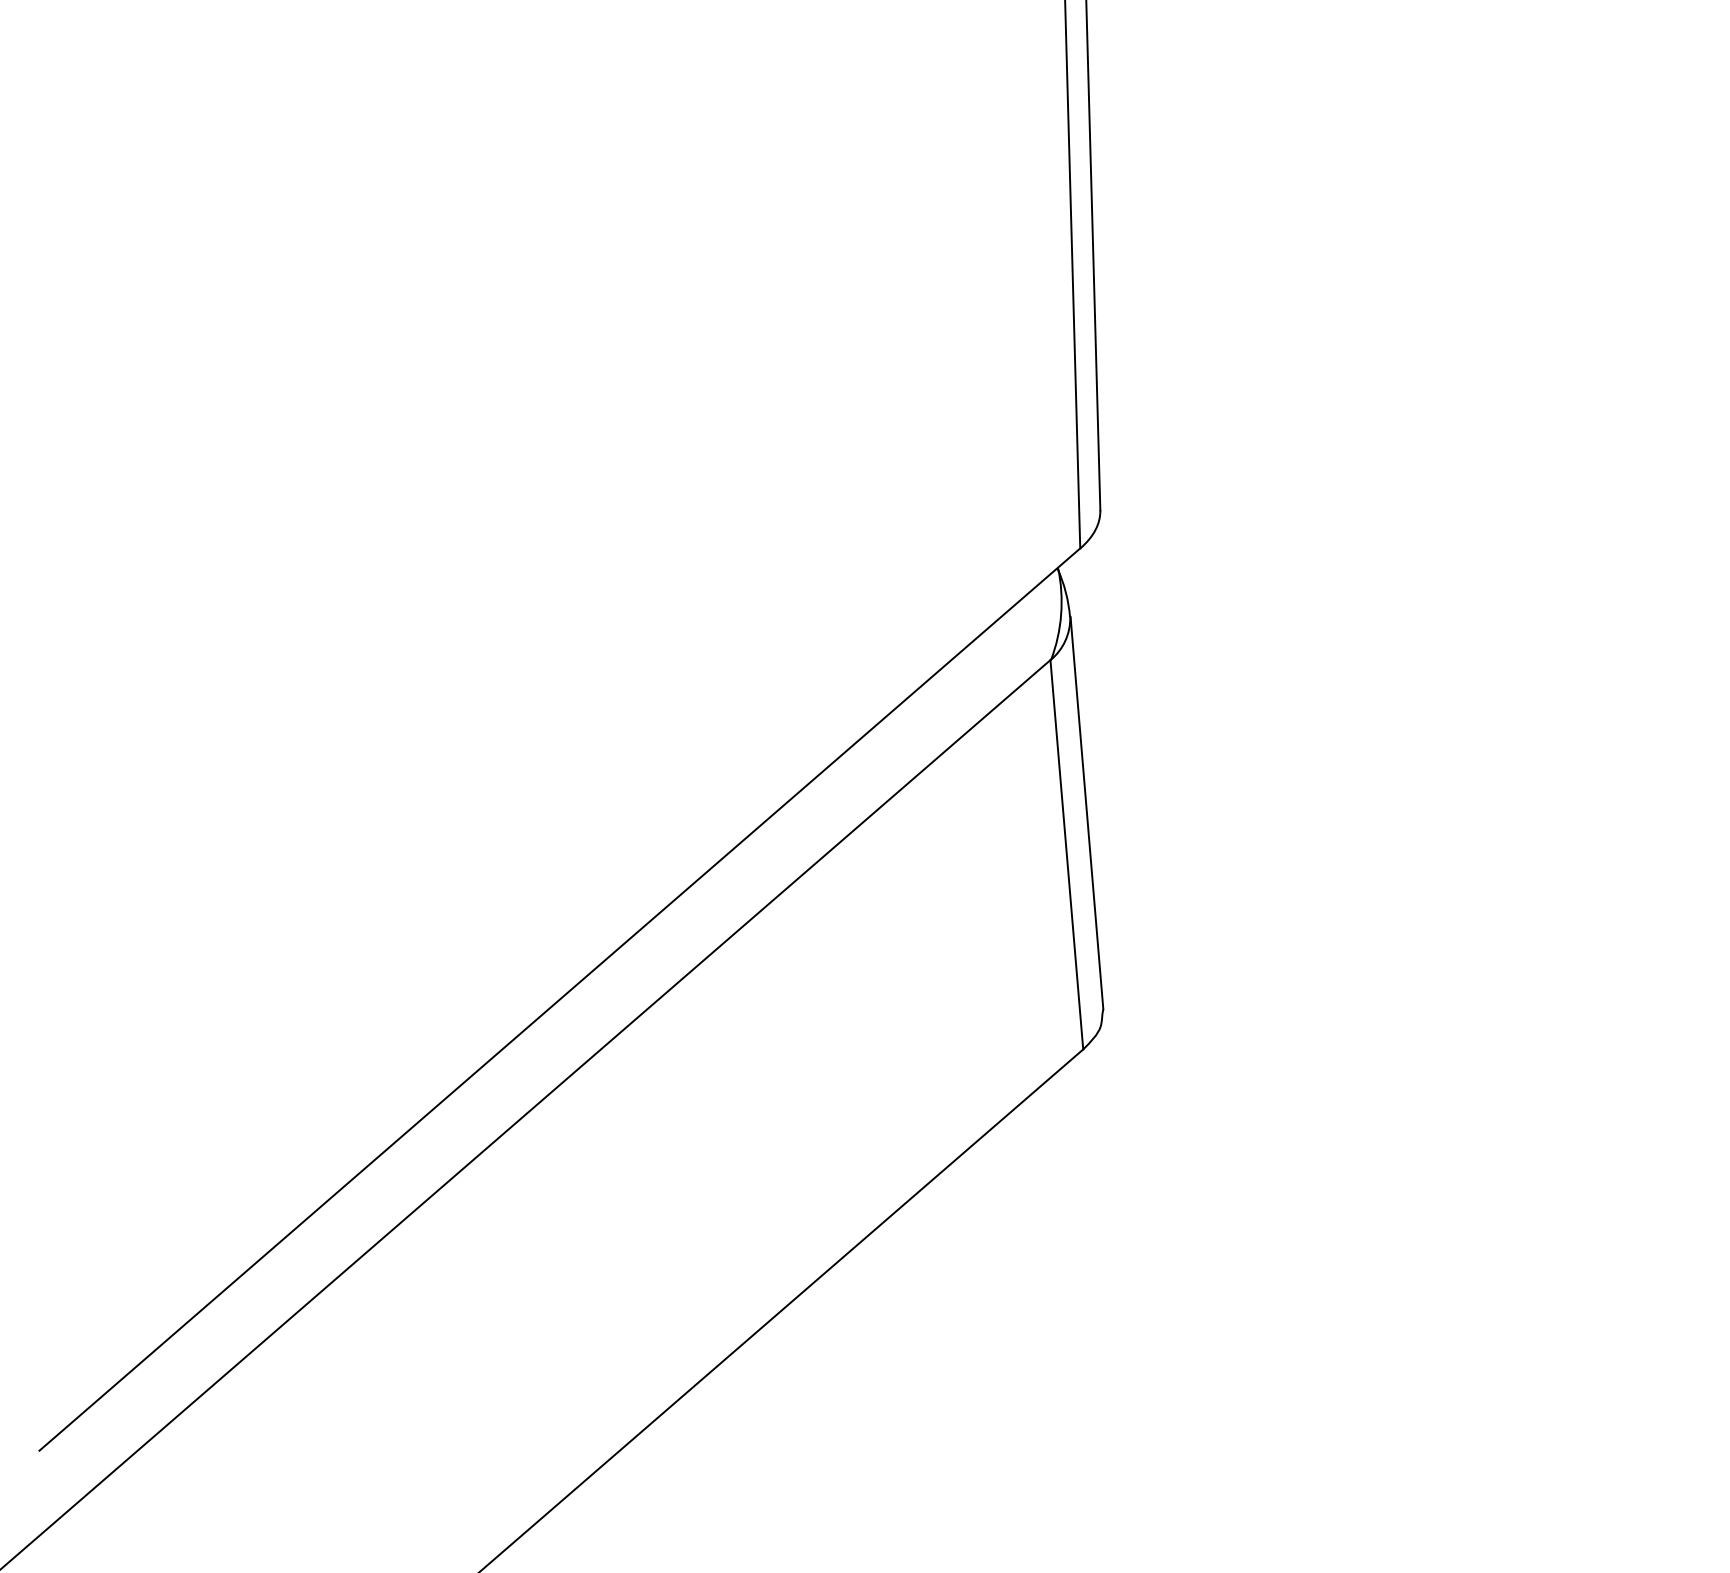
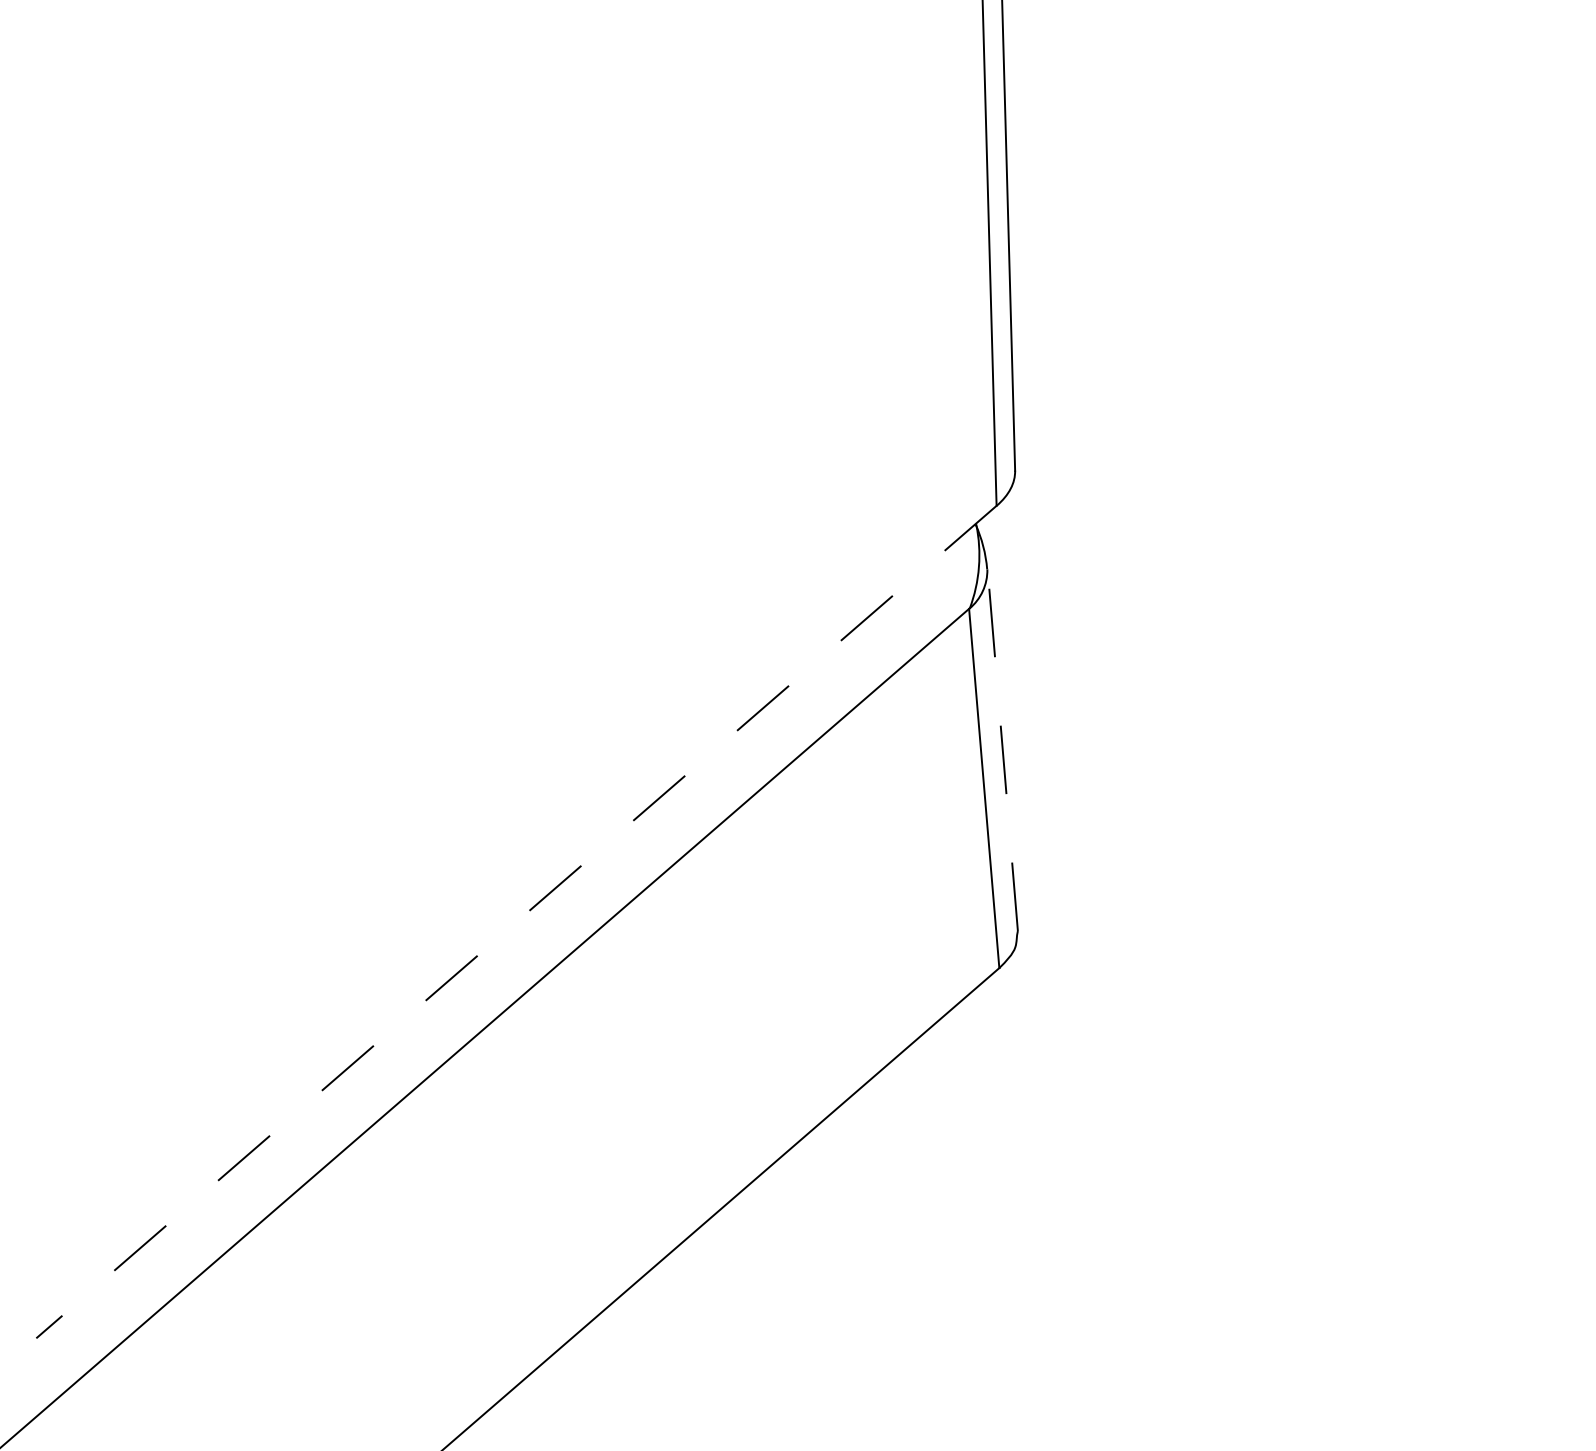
line: (1086, 813) -> (1002, 750), solid -> dashed
line: (559, 999) -> (516, 922), solid -> dashed

